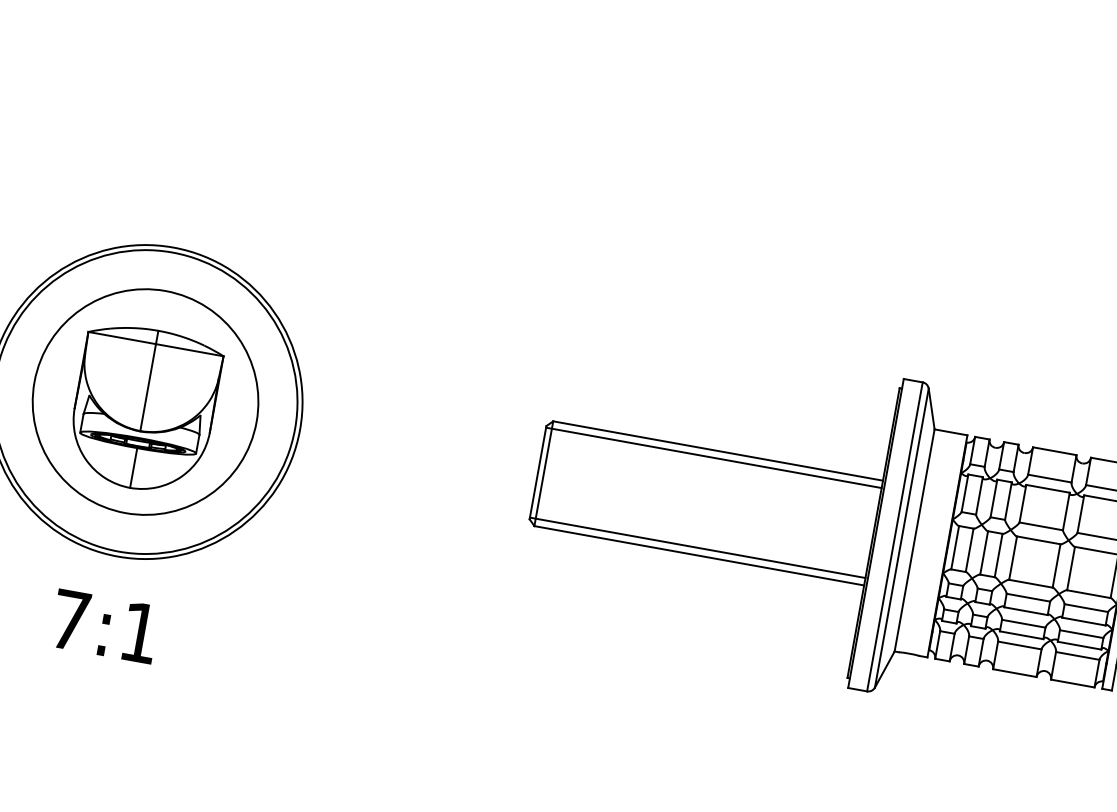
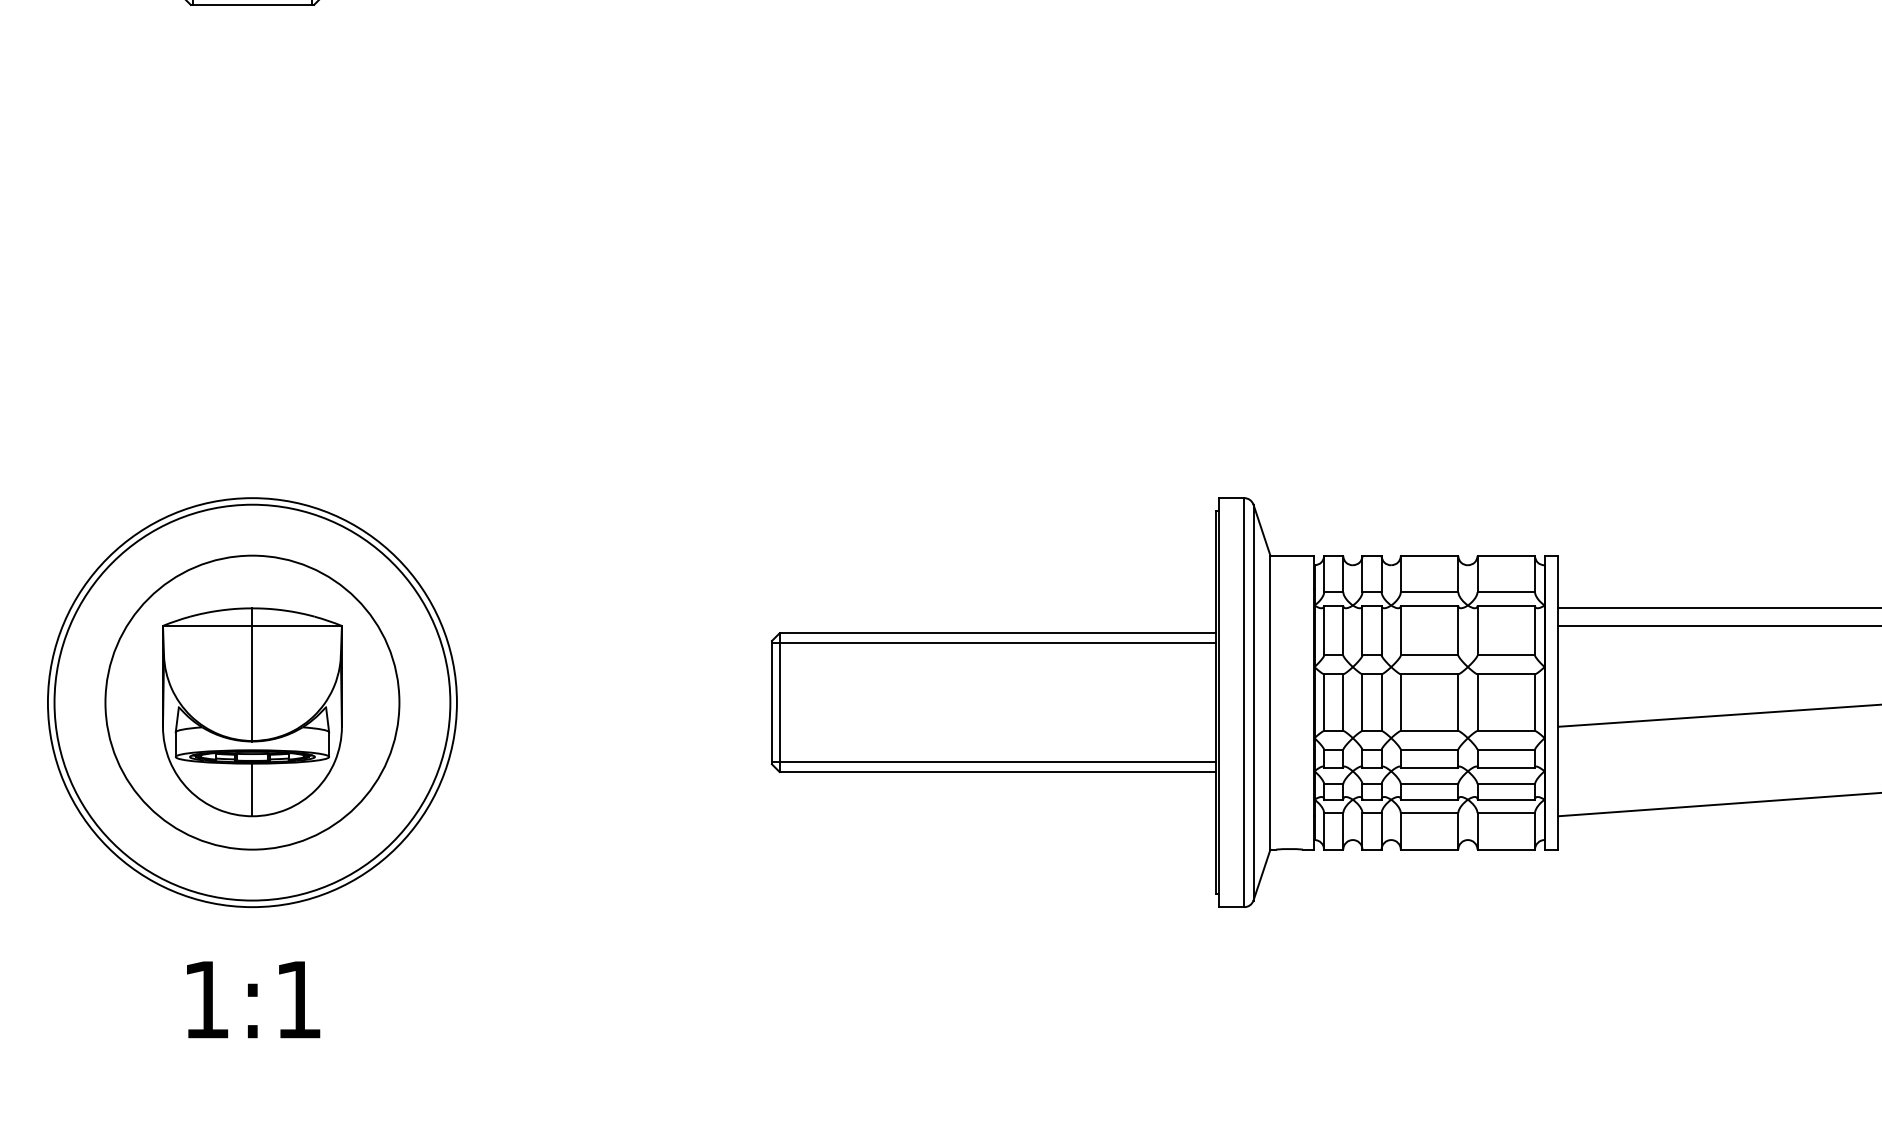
text: (70, 620) -> (206, 999), 7:1 -> 1:1

